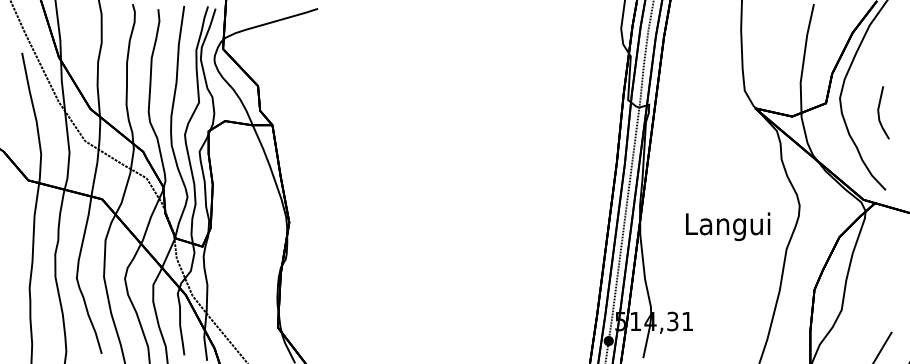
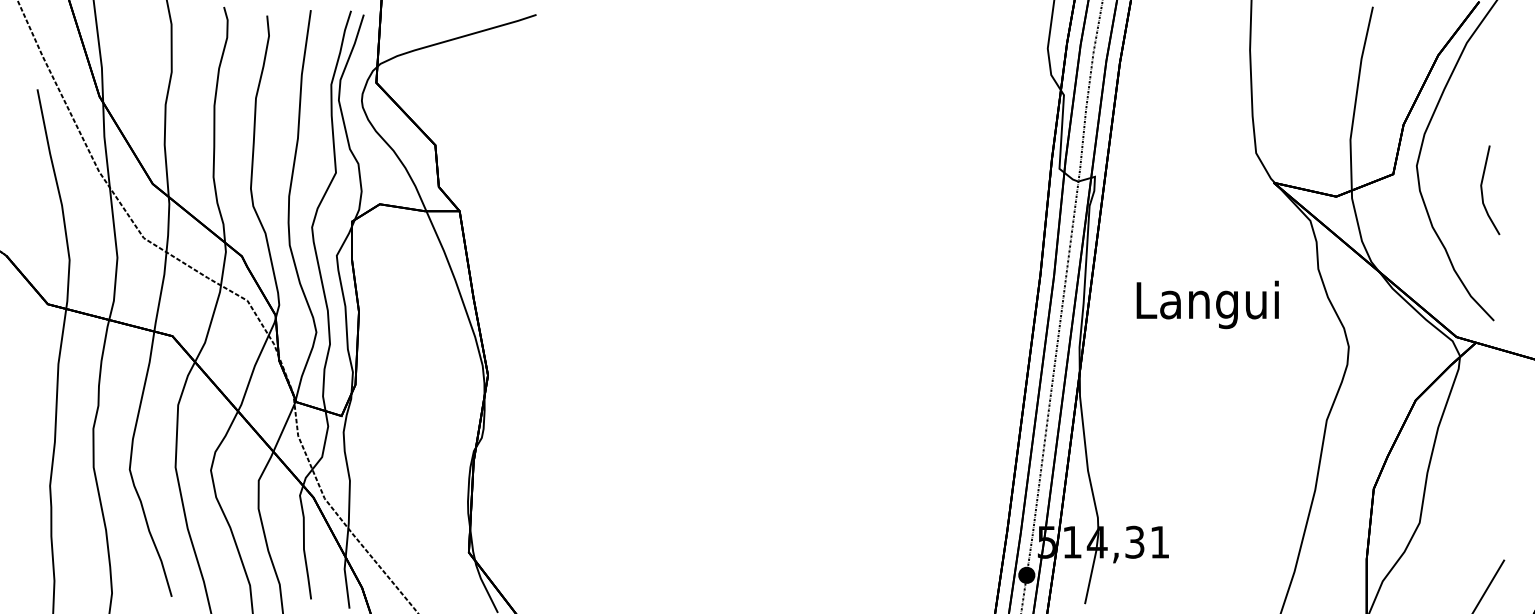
text: (728, 226) -> (1208, 304), moved

